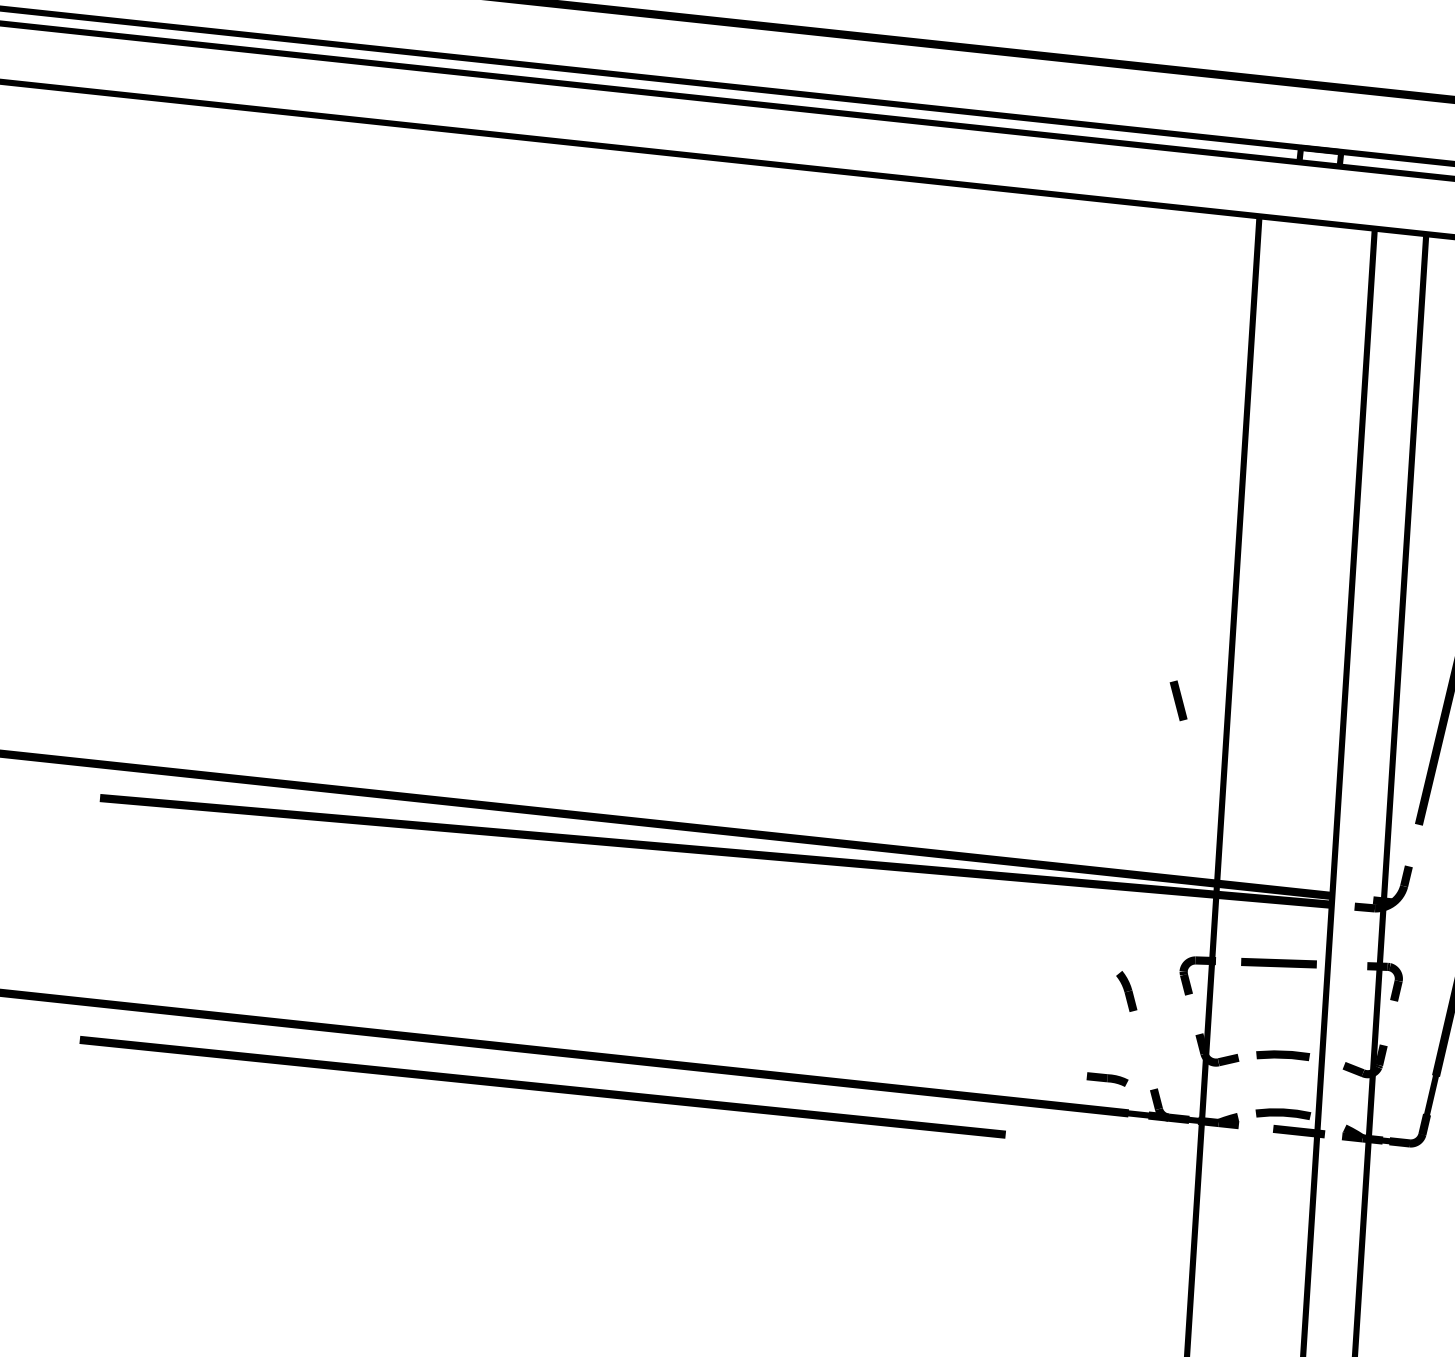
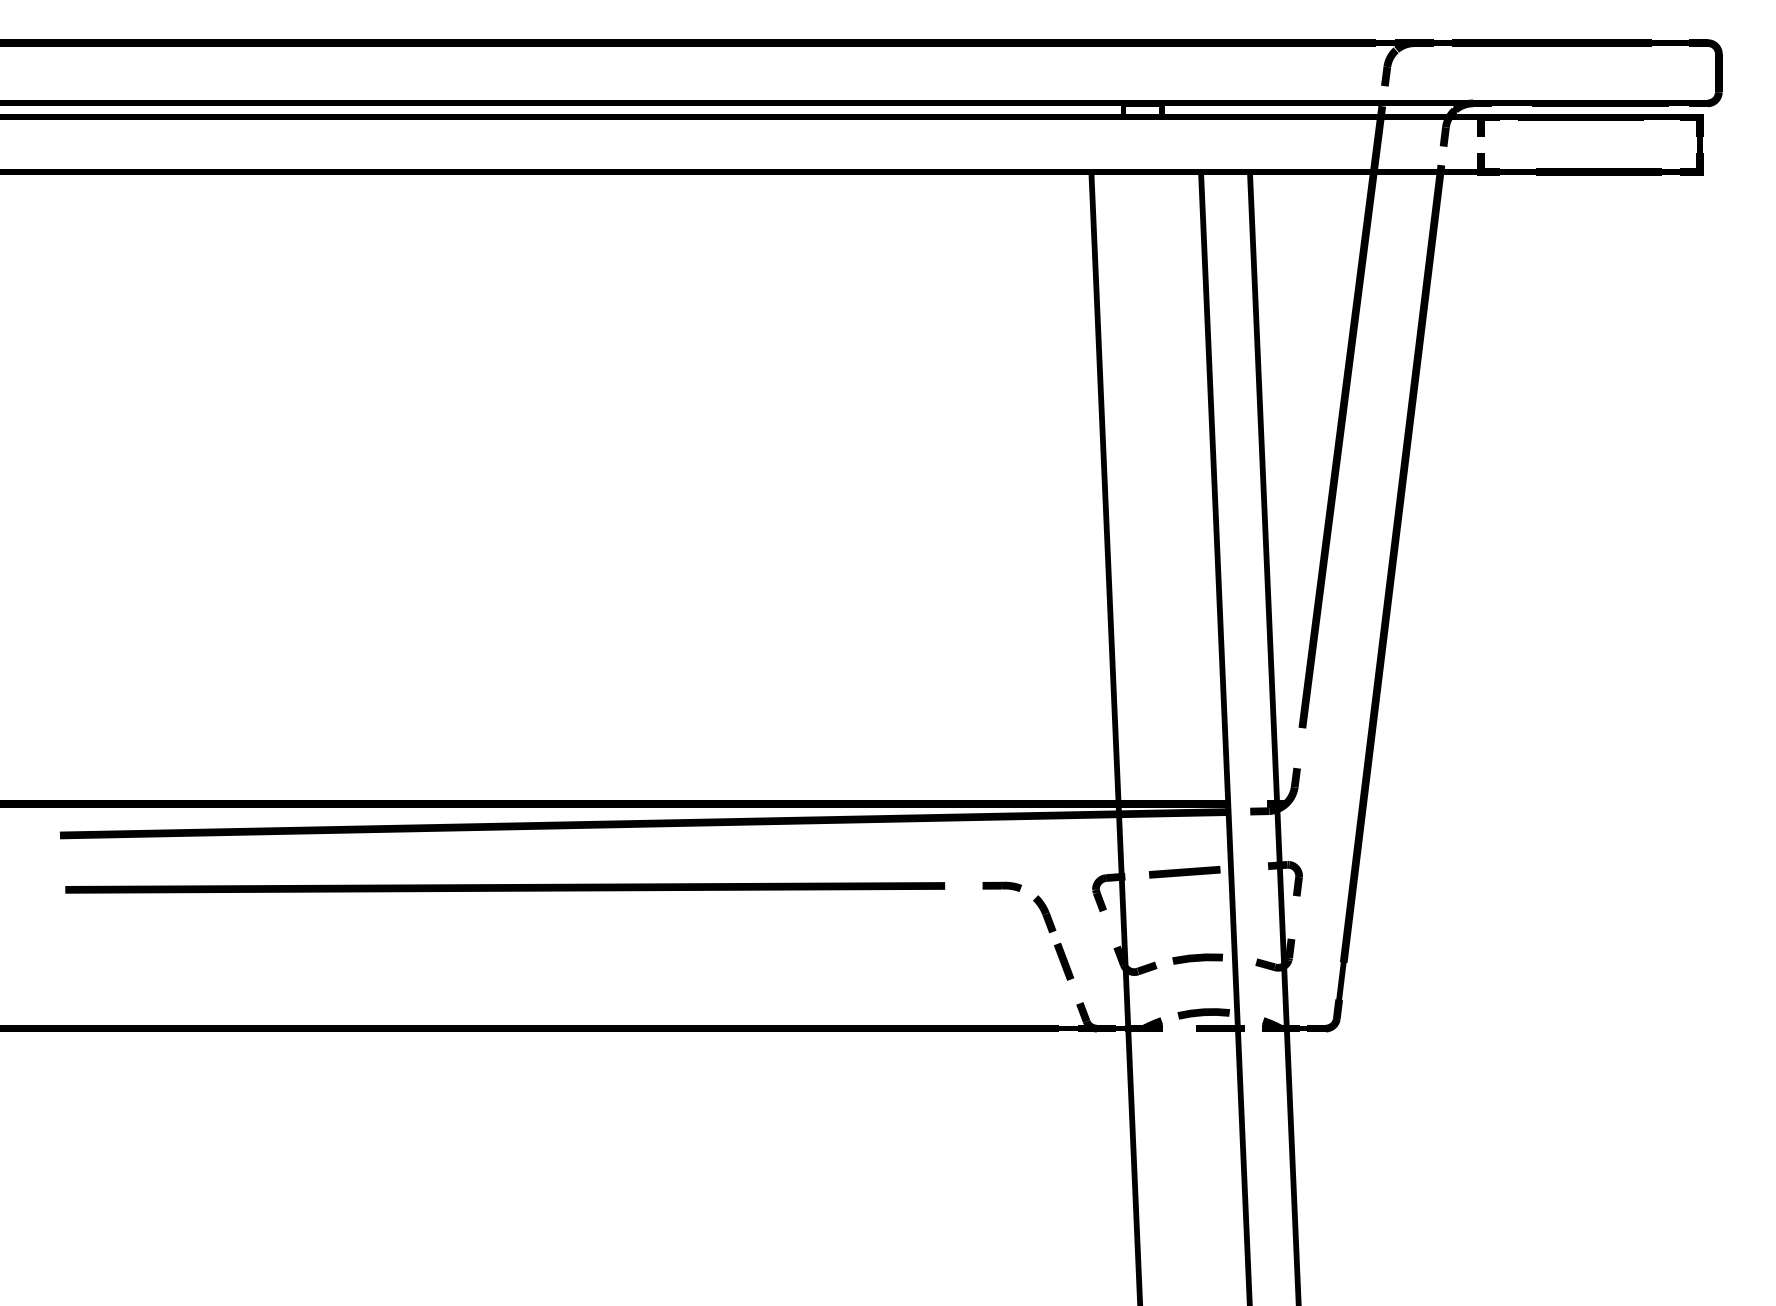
line: (1179, 700) -> (1064, 961), moved
part: (1106, 1079) -> (1001, 886), moved
line: (543, 1086) -> (505, 887), moved

